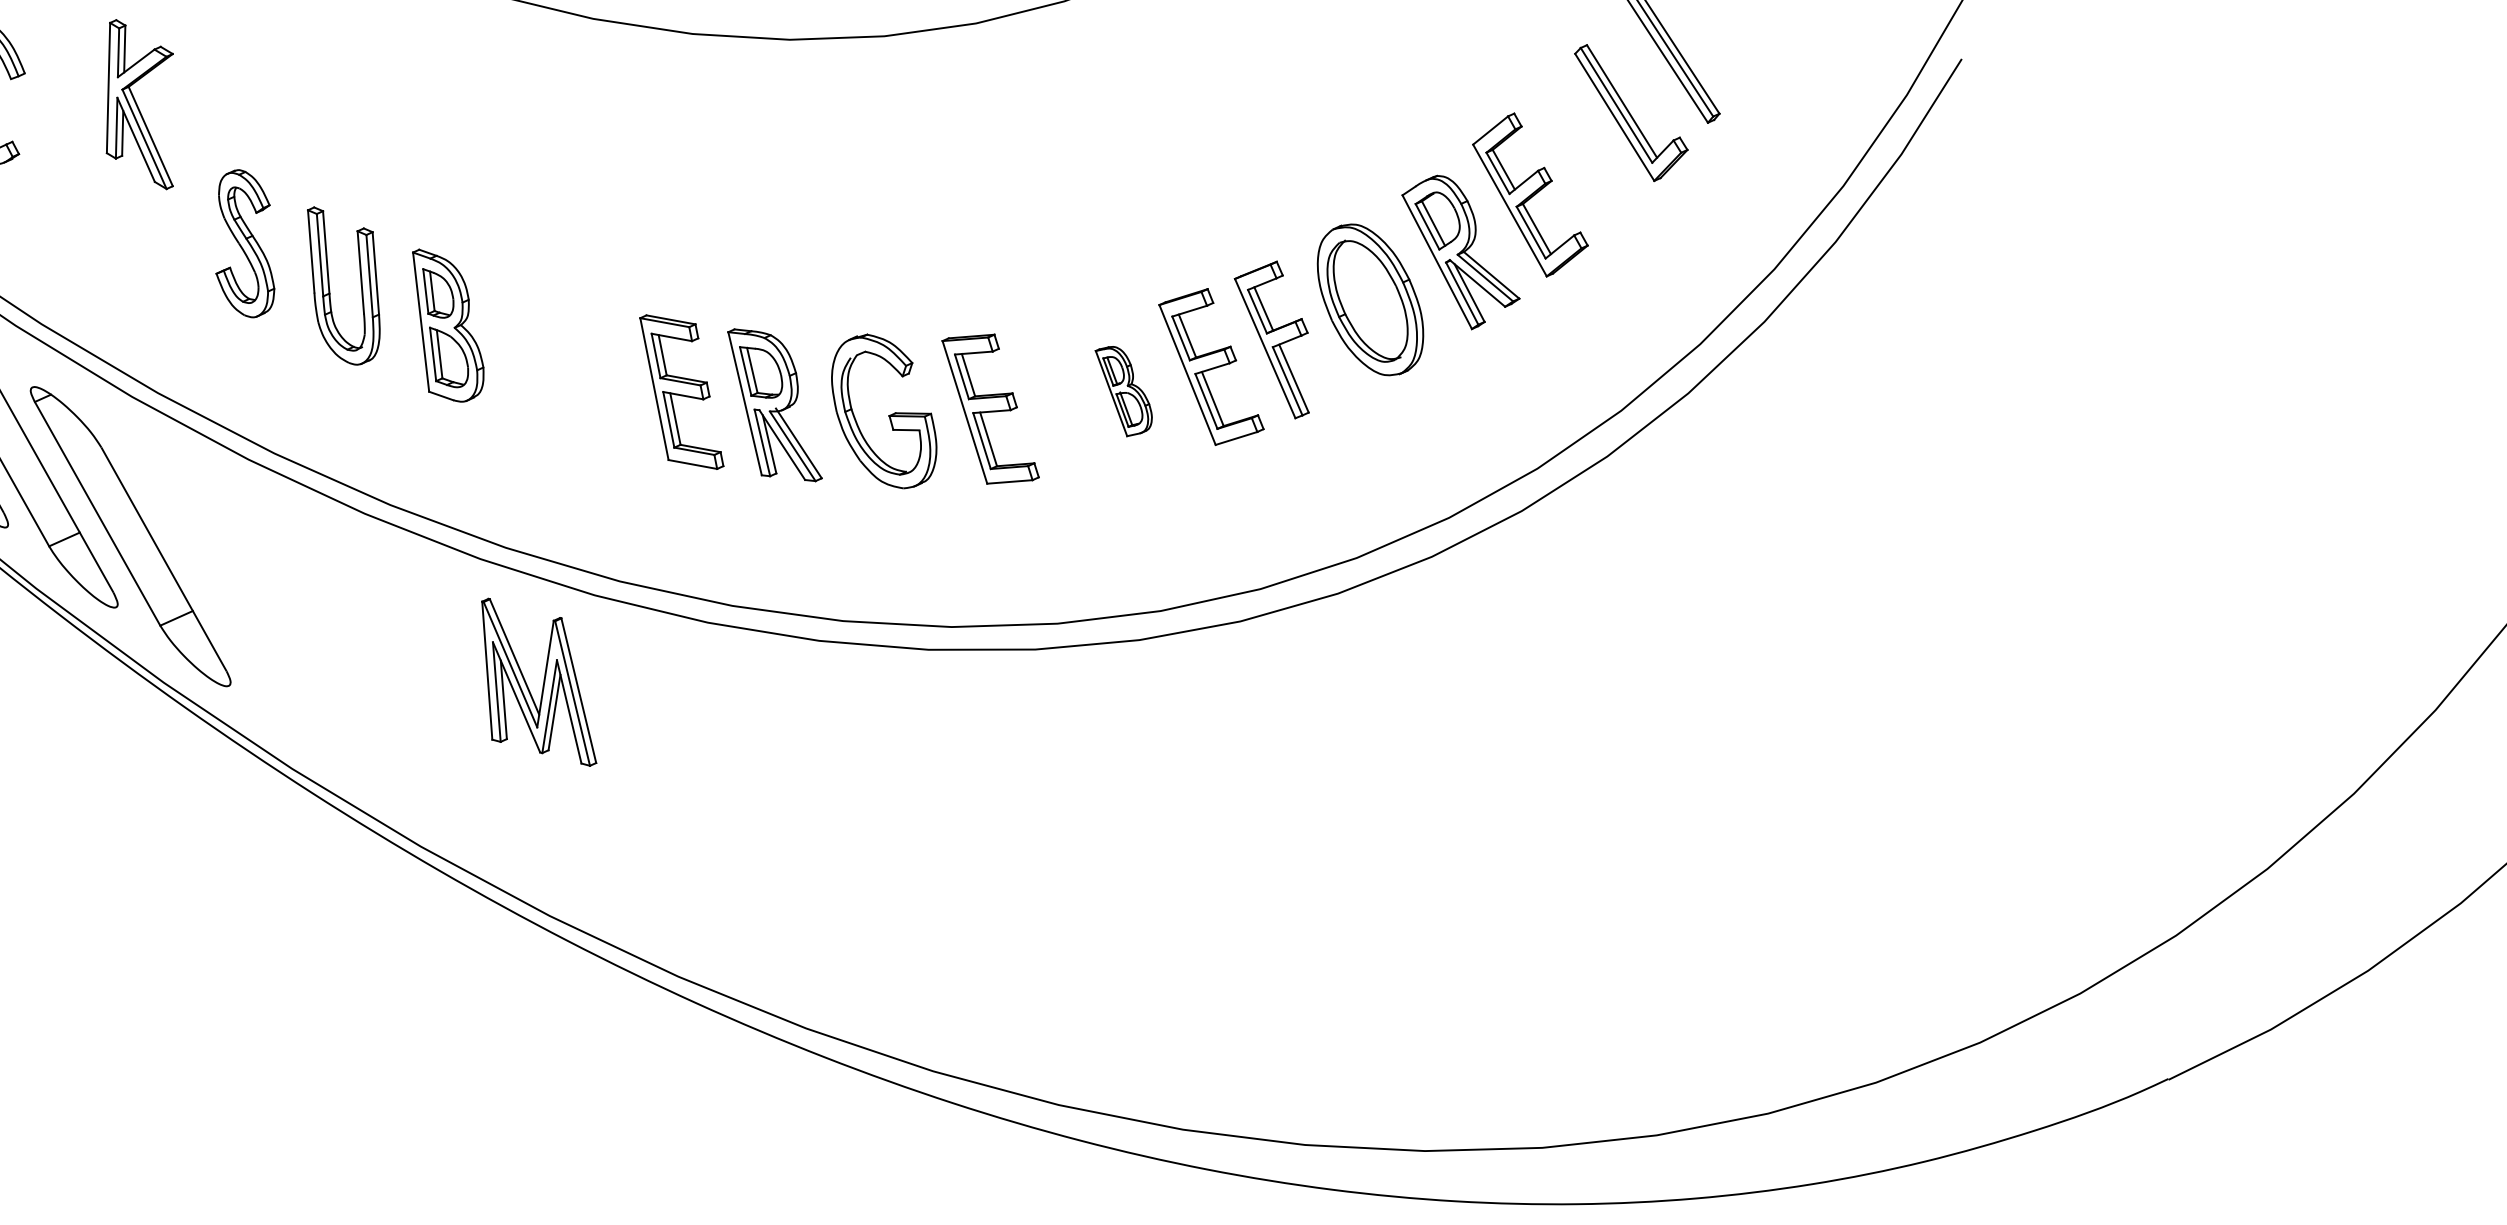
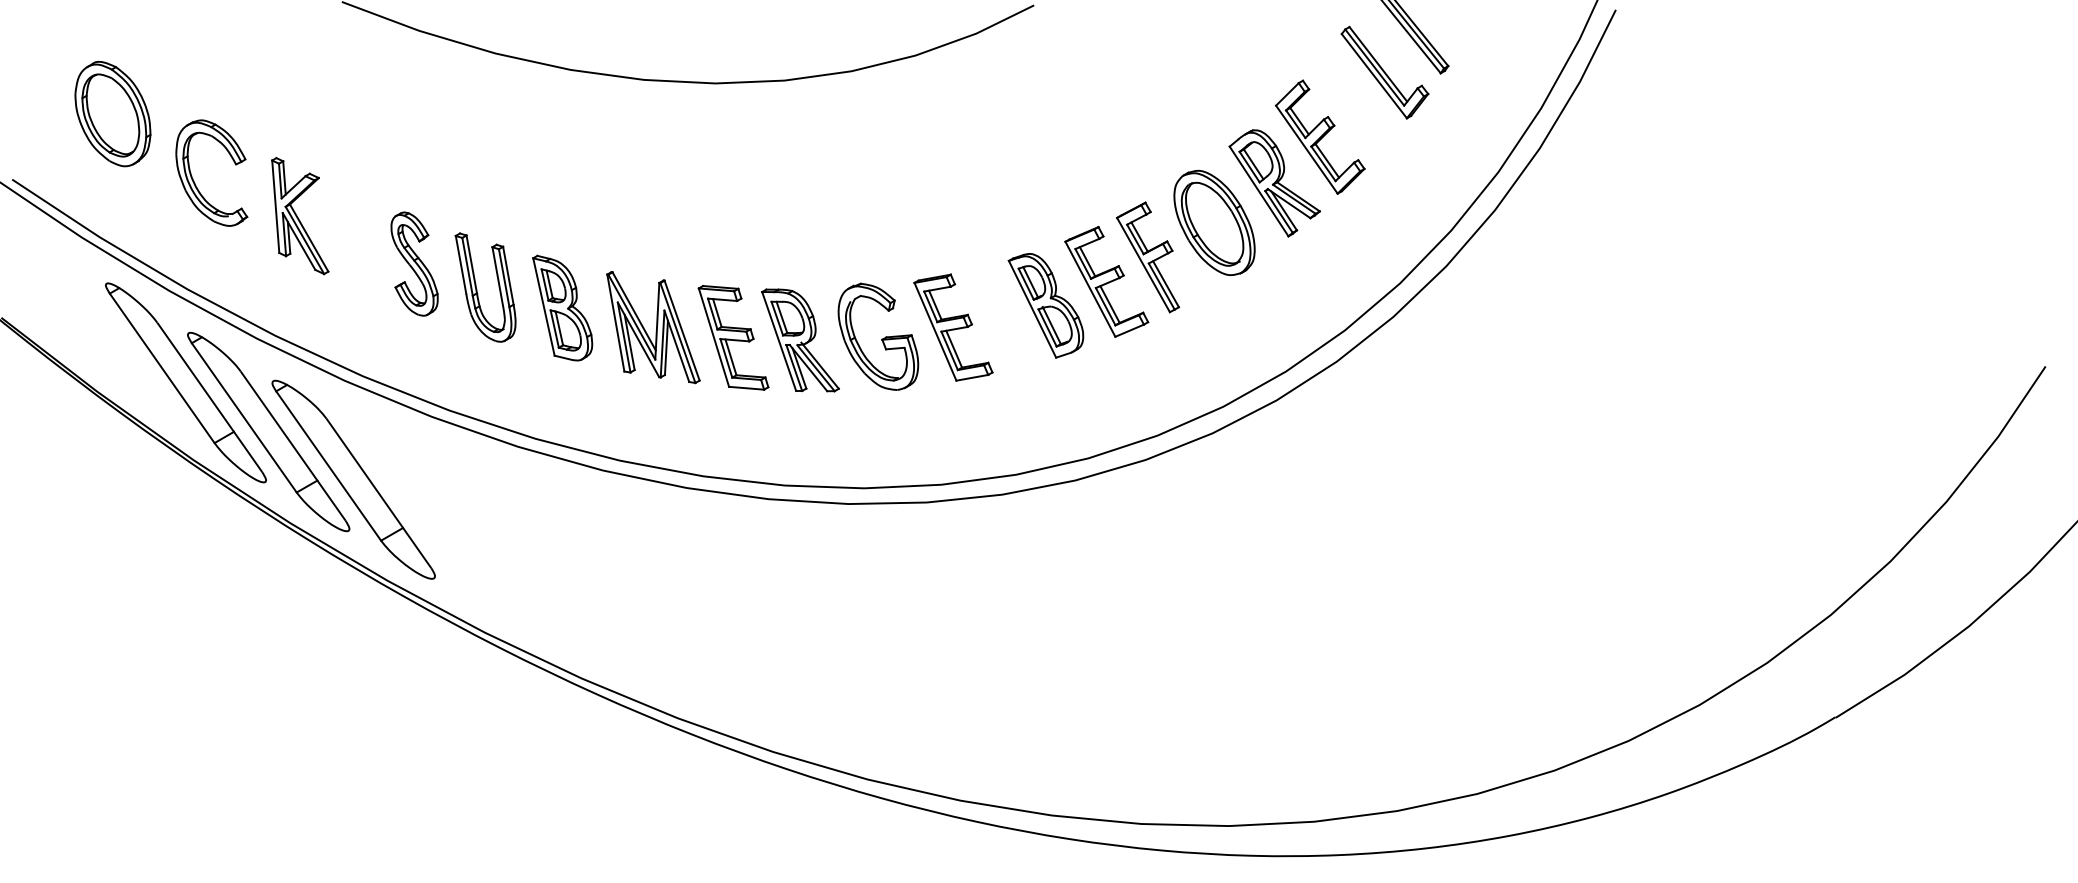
part: (141, 105) -> (300, 216), moved
part: (1122, 391) -> (1045, 305), size x1.67
part: (539, 682) -> (653, 327), moved

